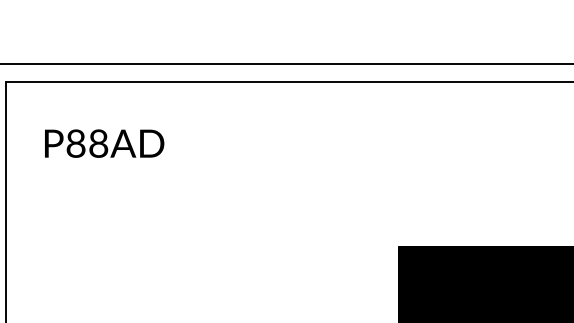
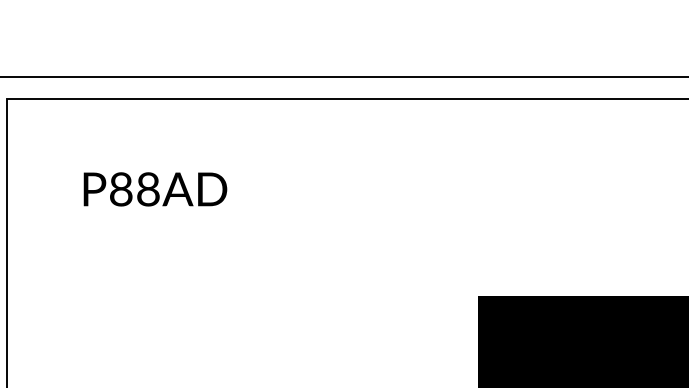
text: (104, 143) -> (155, 189), moved

